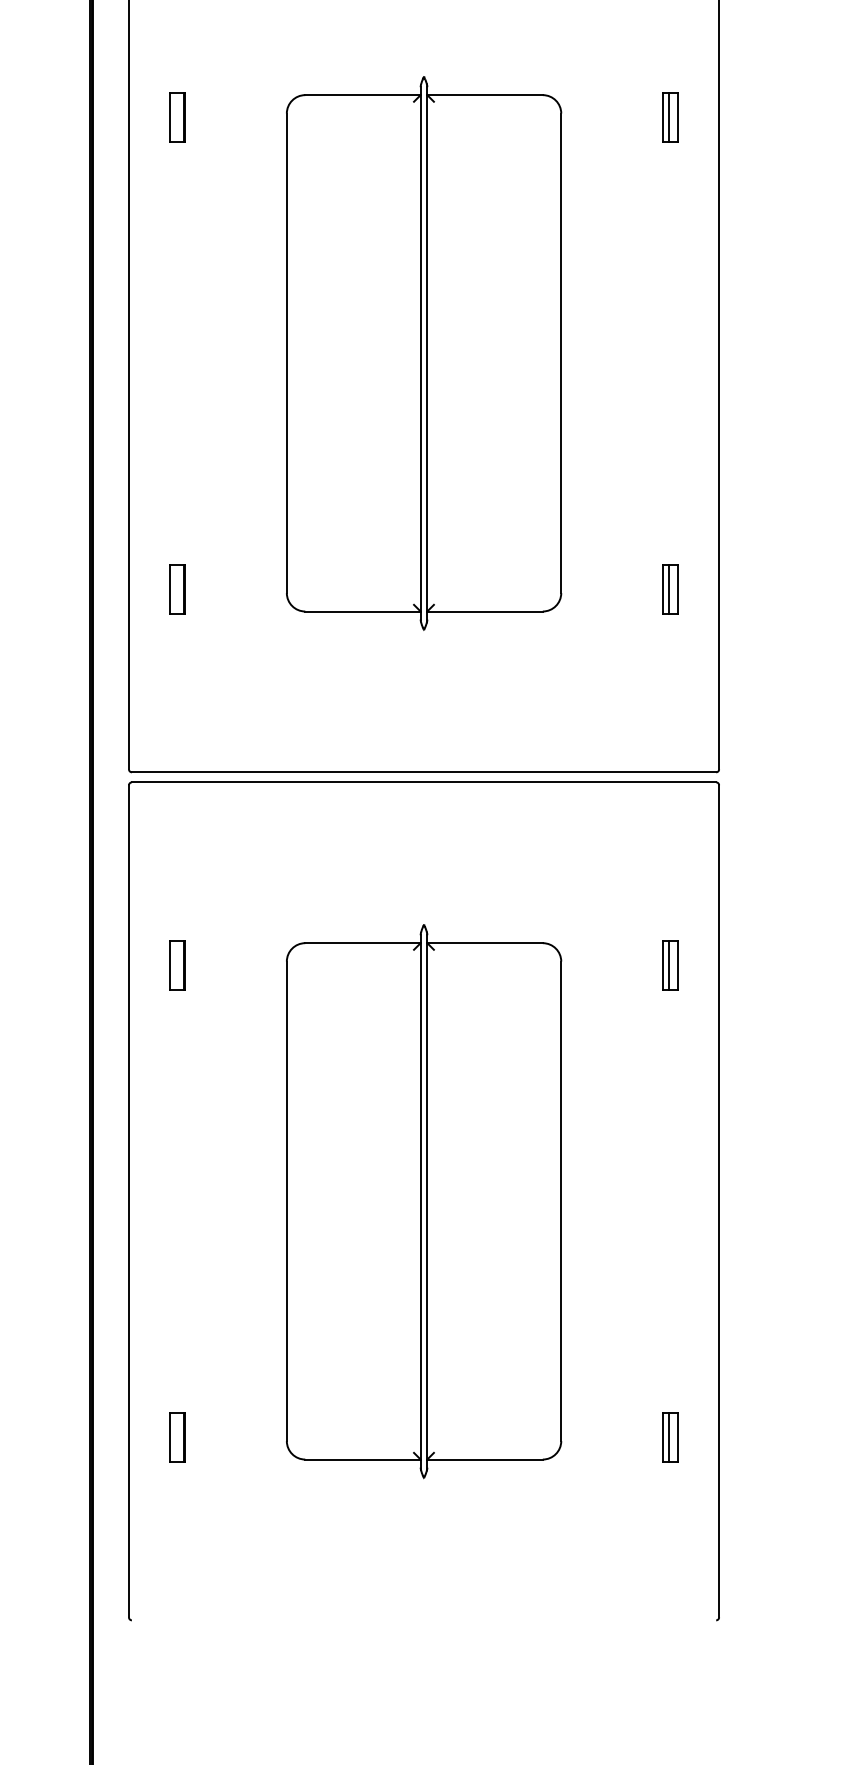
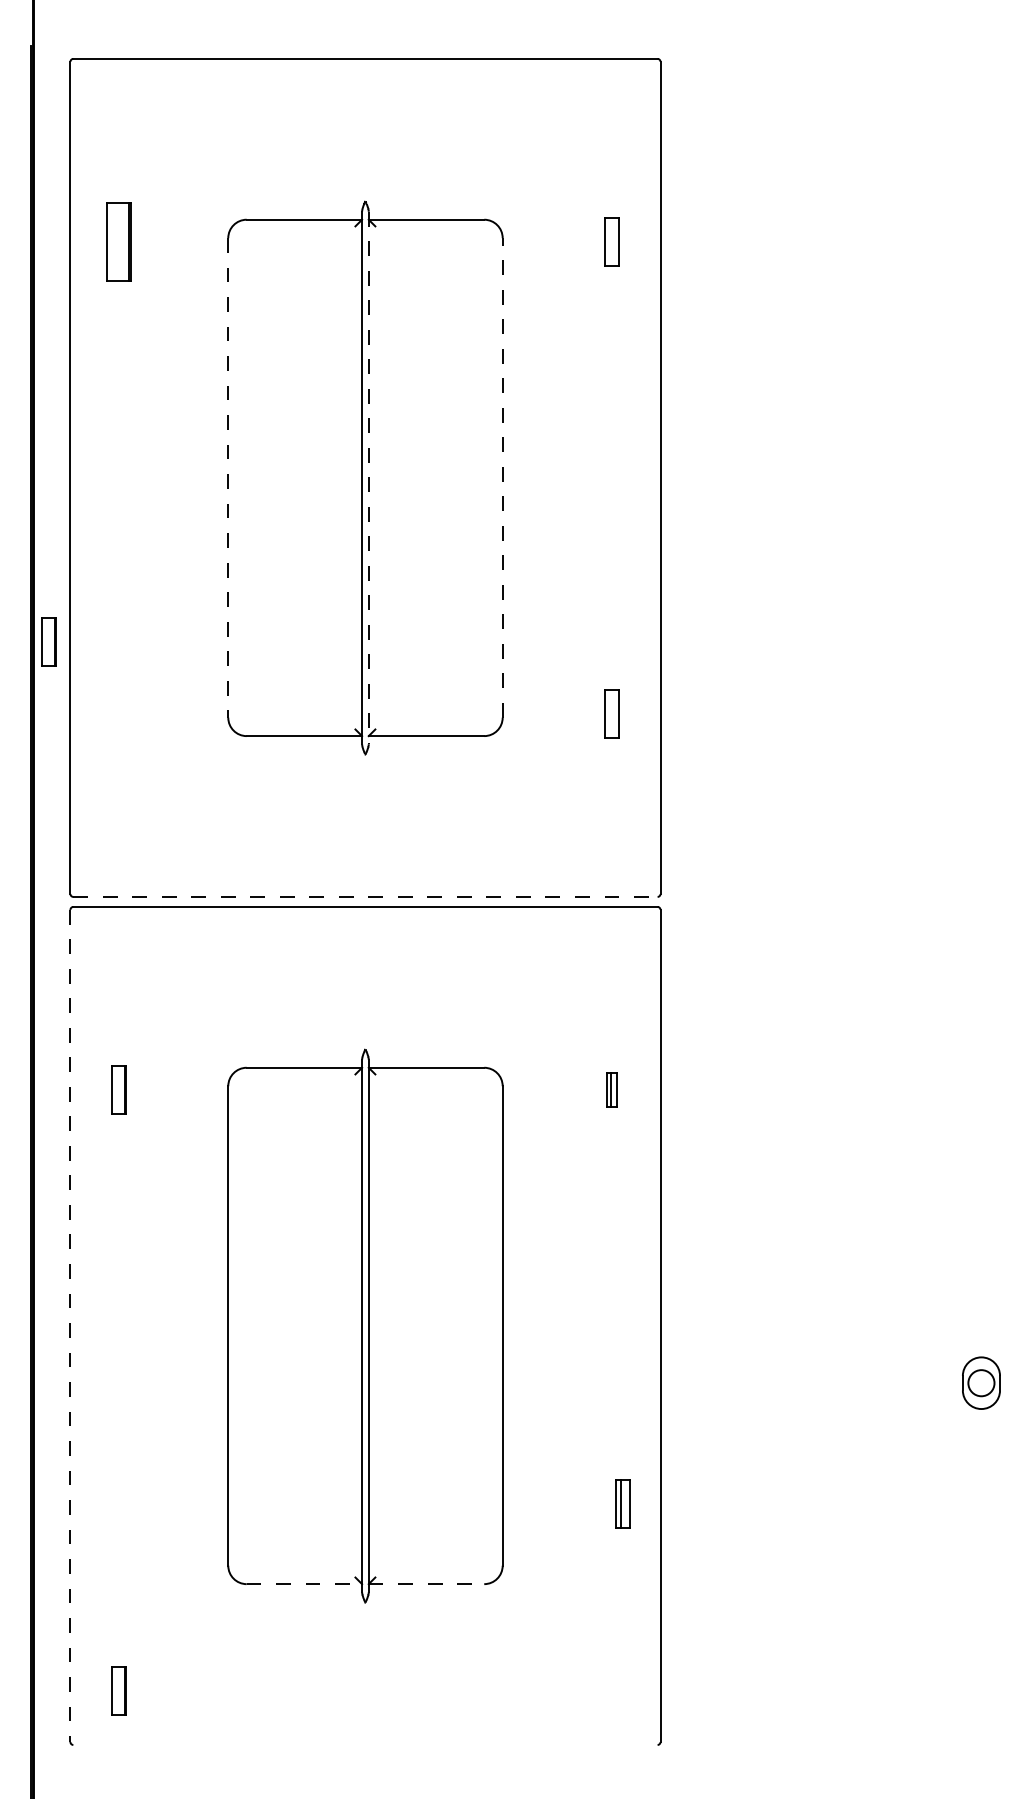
part: (177, 116) -> (118, 241), size x1.6
line: (669, 116) -> (610, 241), removed
line: (287, 352) -> (228, 477), solid -> dashed
line: (561, 352) -> (502, 477), solid -> dashed
line: (427, 353) -> (368, 478), solid -> dashed
part: (177, 588) -> (48, 641), moved
line: (669, 588) -> (610, 713), removed
line: (424, 771) -> (365, 896), solid -> dashed
part: (670, 964) -> (611, 1089), size x0.7
line: (129, 1201) -> (70, 1326), solid -> dashed
part: (177, 1436) -> (118, 1690), moved
part: (670, 1436) -> (622, 1503), moved
line: (363, 1459) -> (304, 1584), solid -> dashed
line: (485, 1459) -> (426, 1584), solid -> dashed

